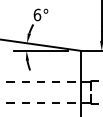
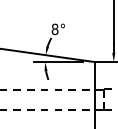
text: (36, 14) -> (54, 28), 6° -> 8°

